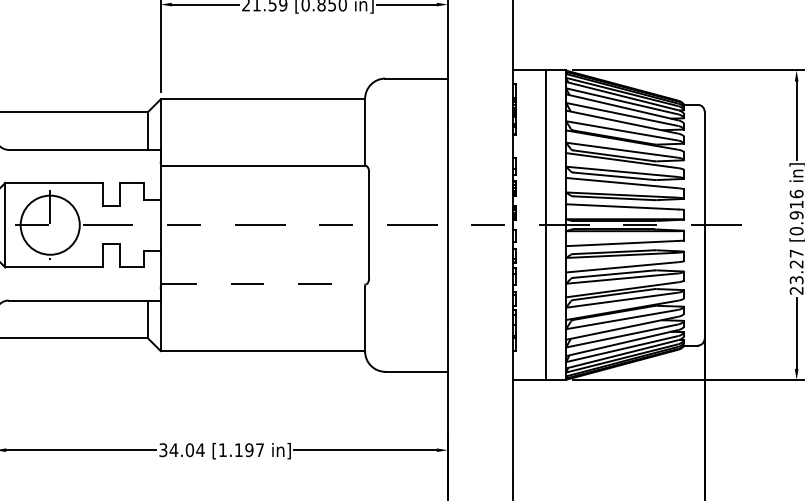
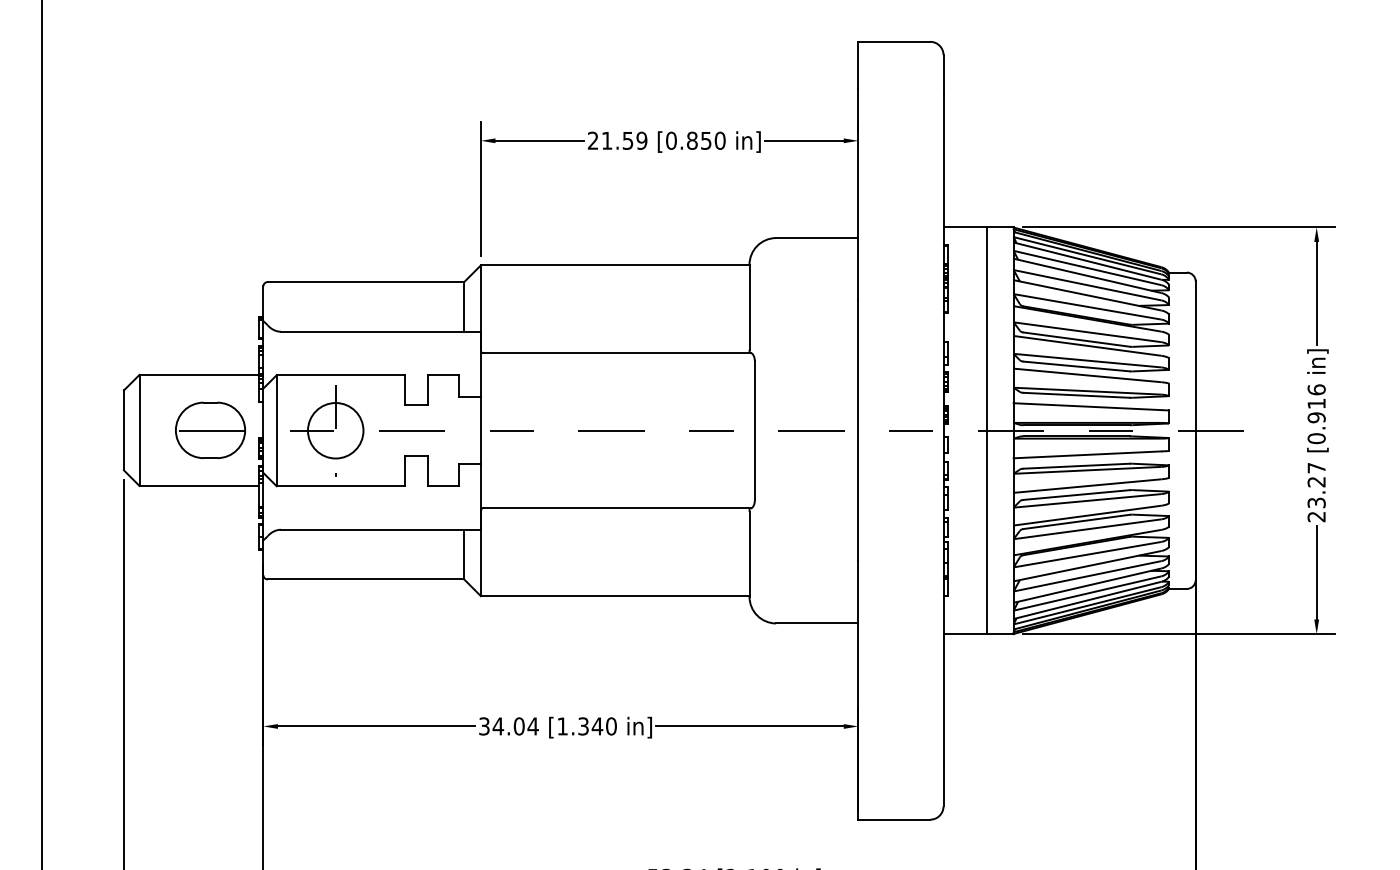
circle: (50, 225) -> (335, 430), size x0.71
line: (264, 284) -> (617, 508), dashed -> solid
text: (249, 450) -> (597, 726), [1.197 -> [1.340

